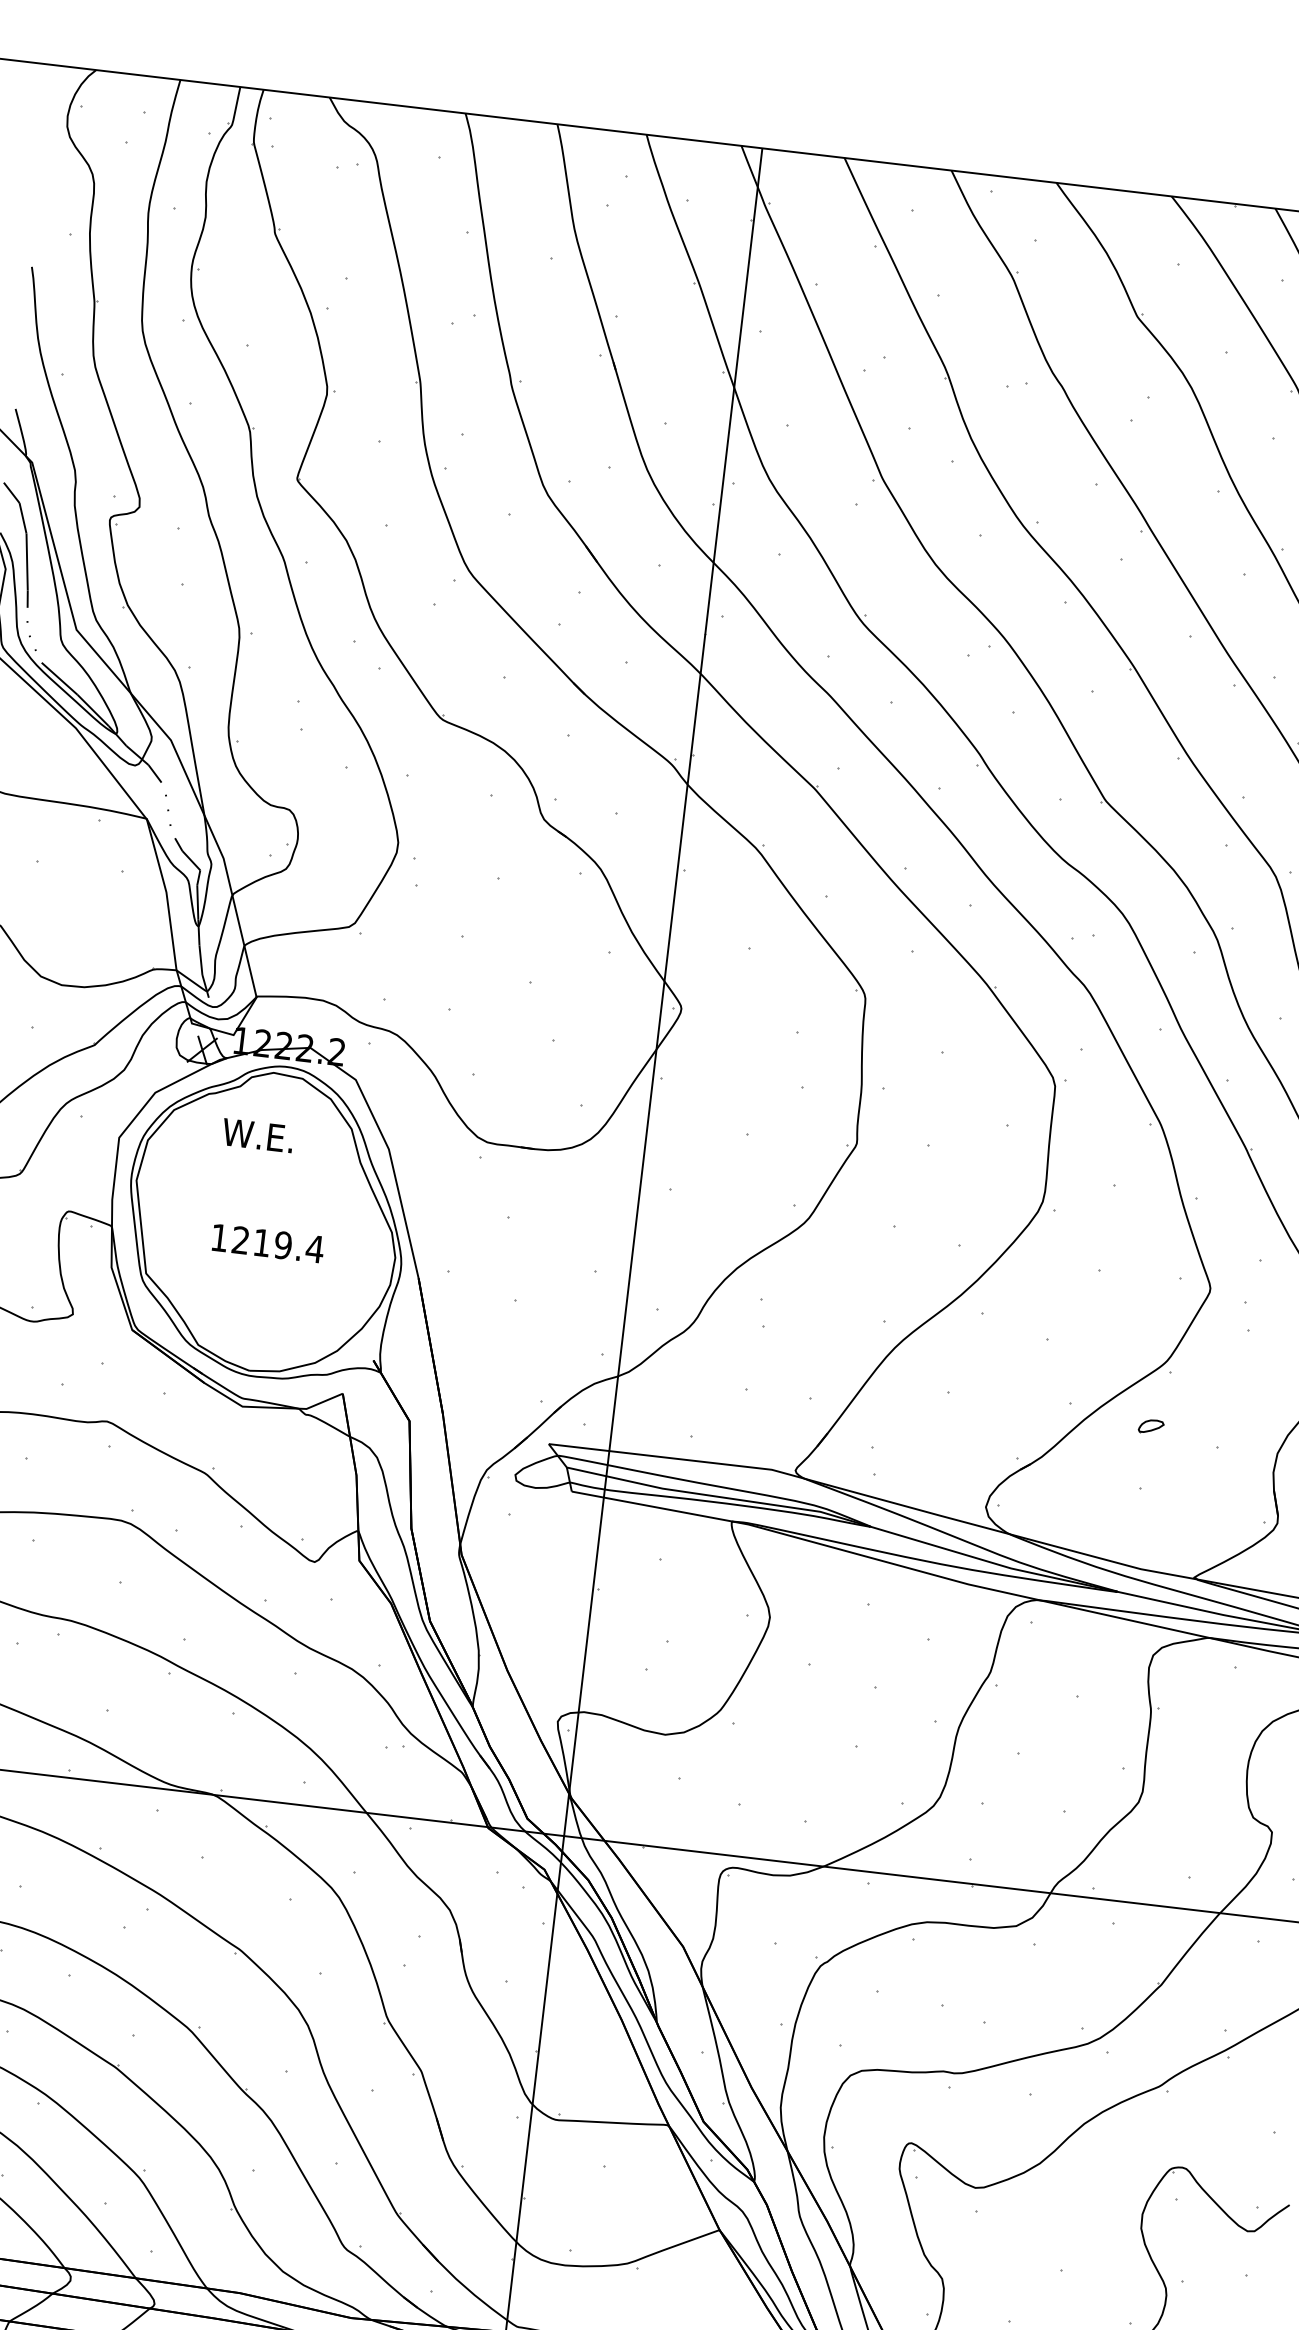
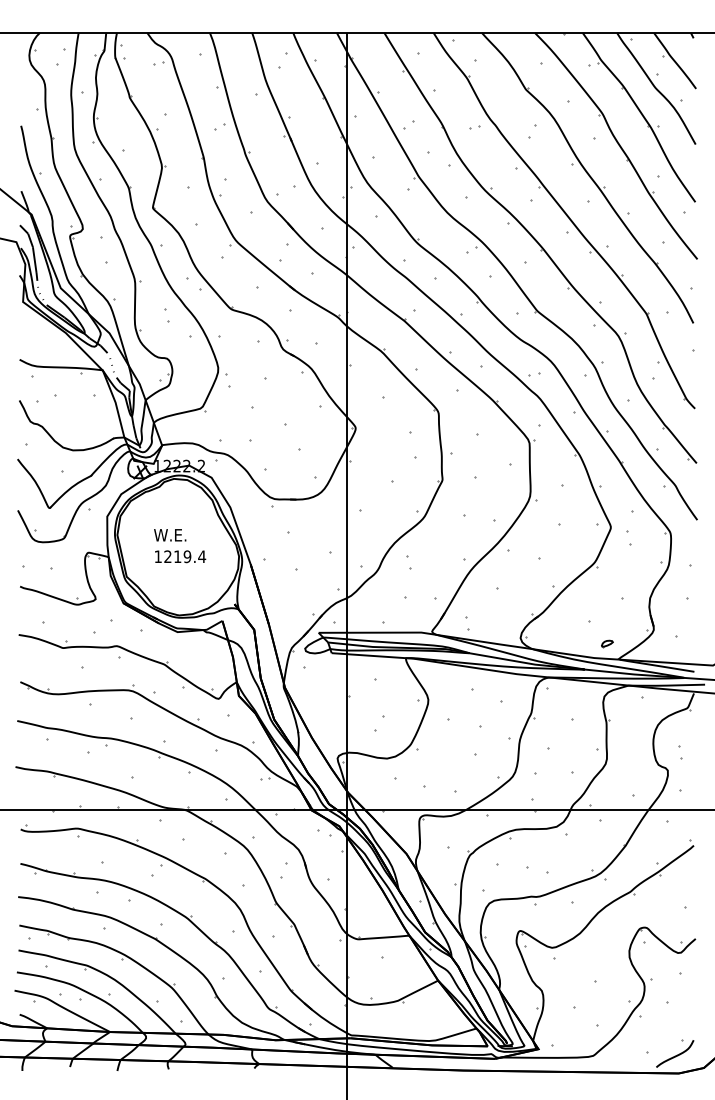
text: (258, 1136) -> (170, 535), moved
part: (1151, 1426) -> (607, 643), moved

